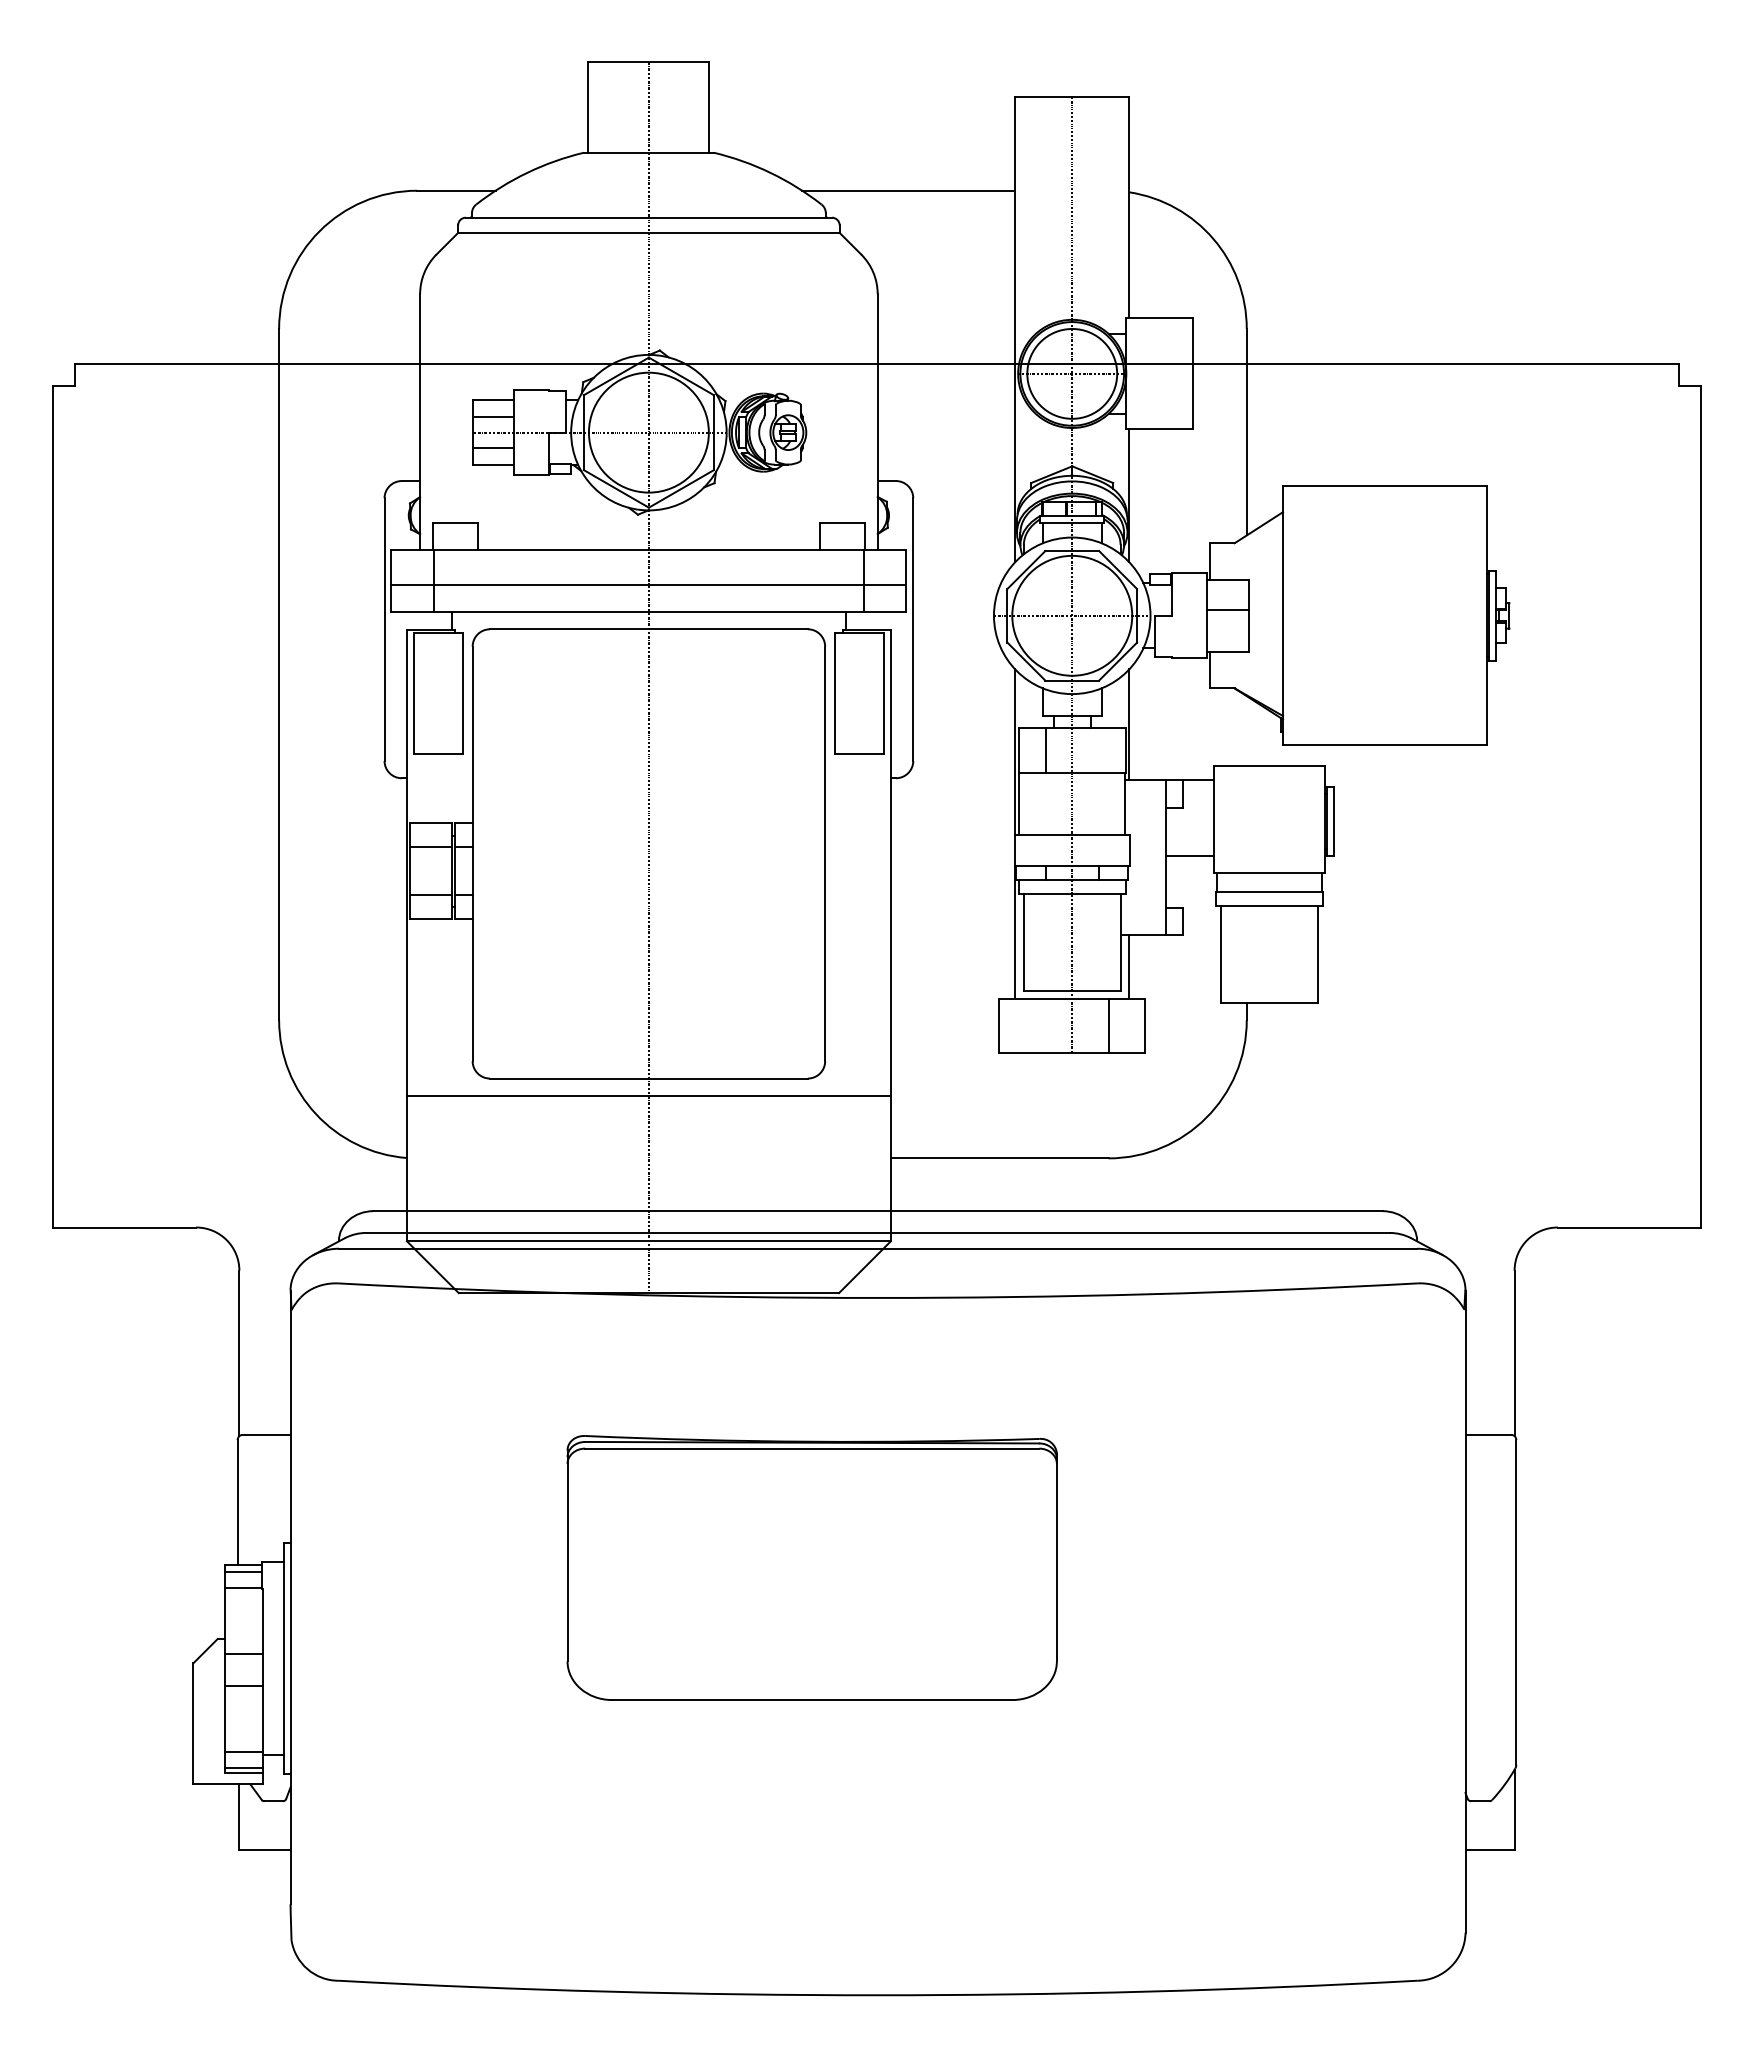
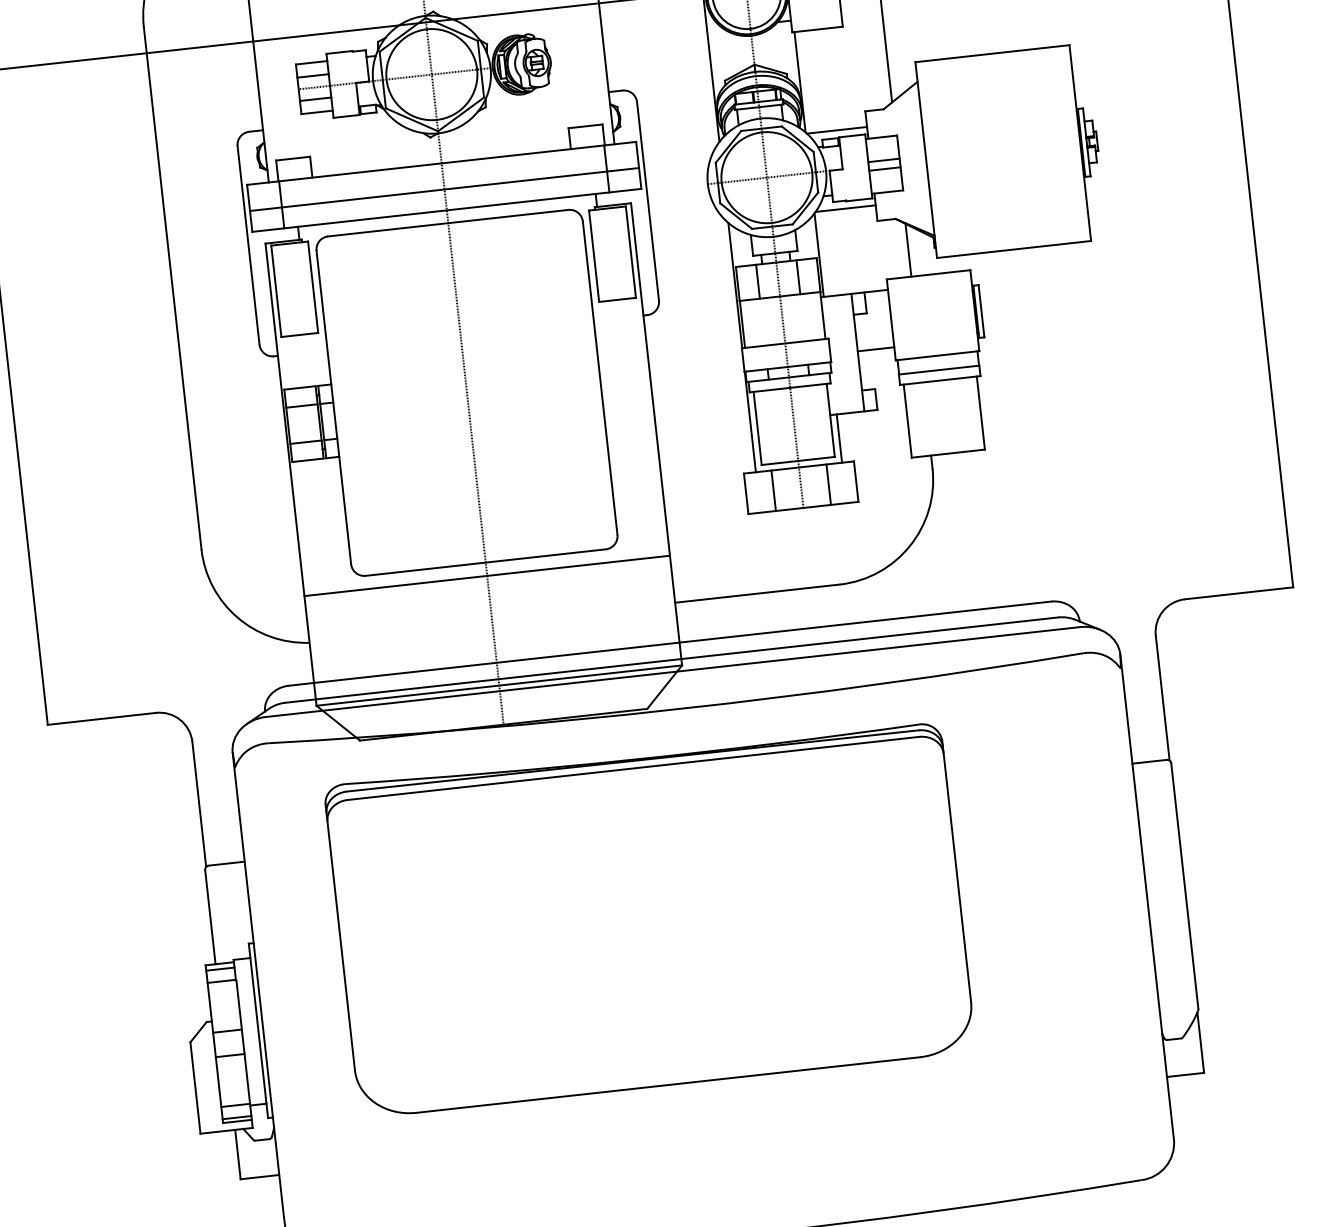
line: (1170, 563) -> (836, 129), added
line: (1227, 621) -> (884, 169), added
line: (1170, 667) -> (845, 208), added
line: (1246, 731) -> (908, 250), added
line: (1099, 750) -> (798, 277), added
line: (1035, 1025) -> (773, 490), added
part: (811, 1567) -> (649, 918), size x1.67

